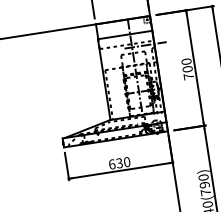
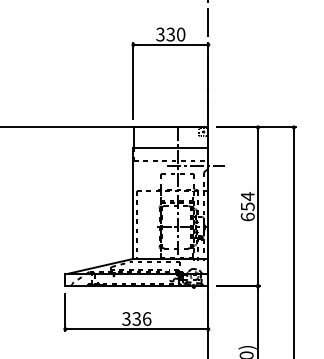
text: (187, 69) -> (247, 206), 700 -> 654
text: (119, 162) -> (136, 318), 630 -> 336

